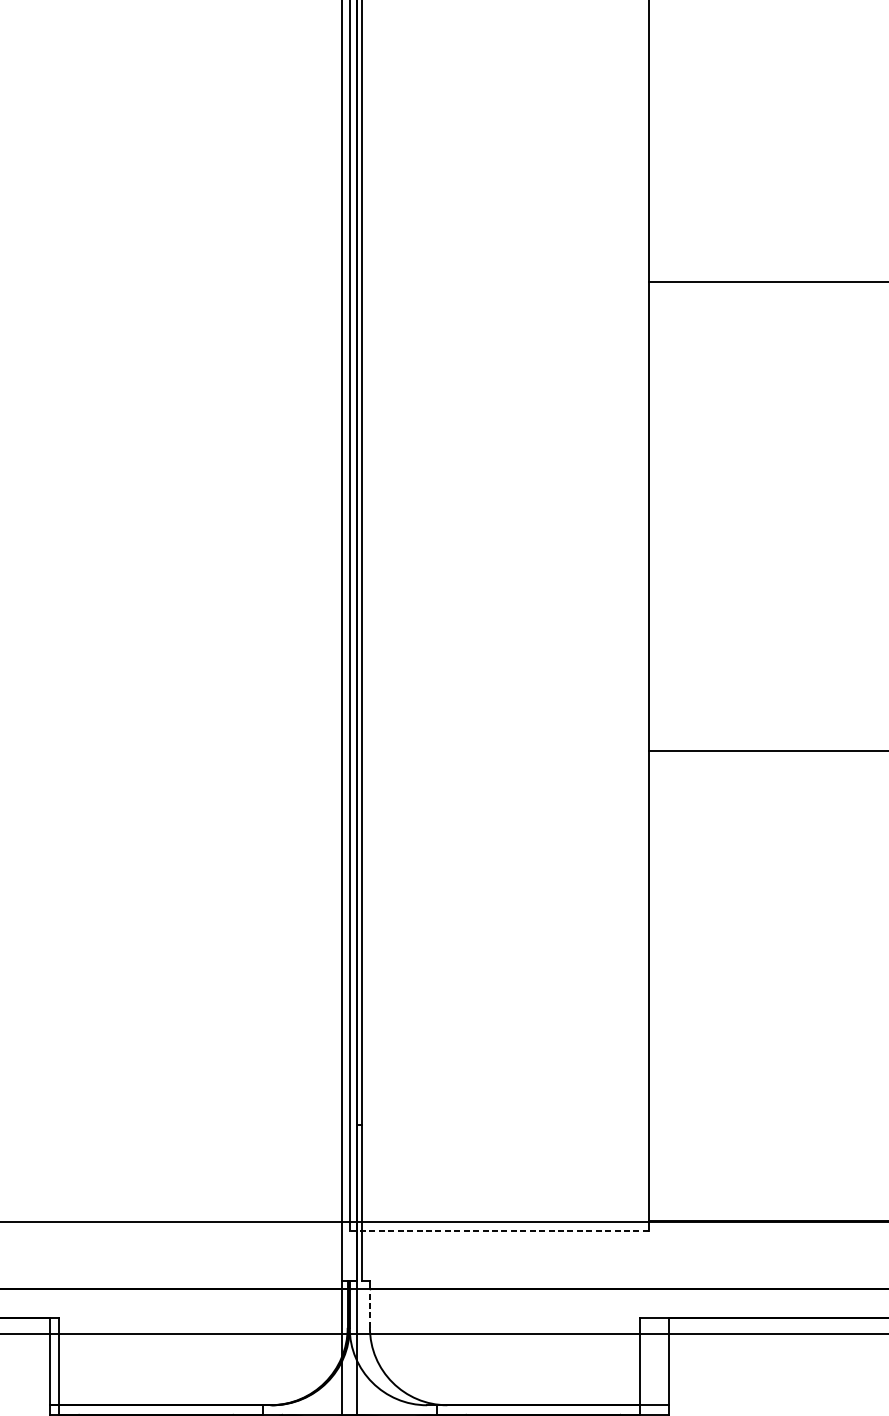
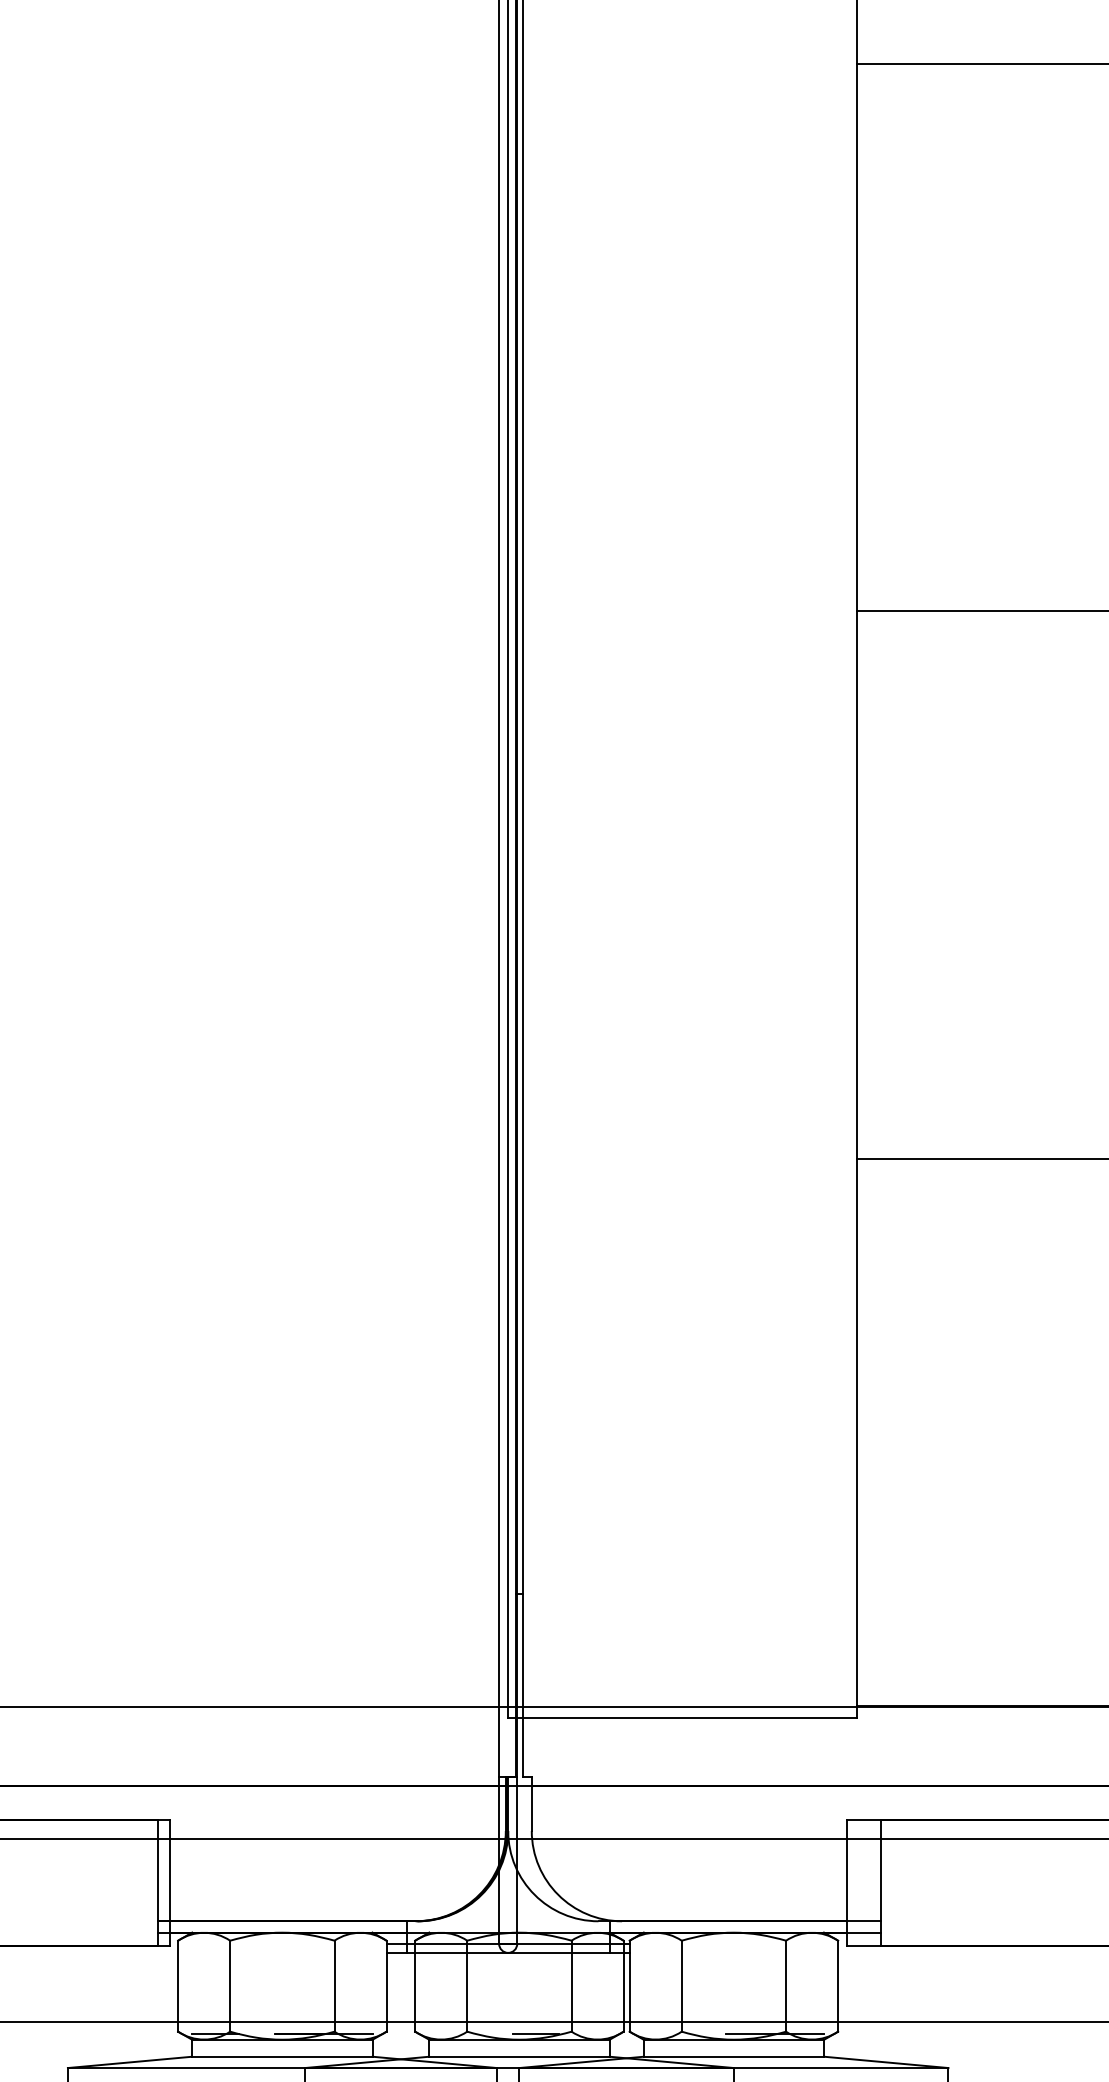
line: (499, 1230) -> (682, 1717), dashed -> solid
line: (369, 1308) -> (531, 1808), dashed -> solid

